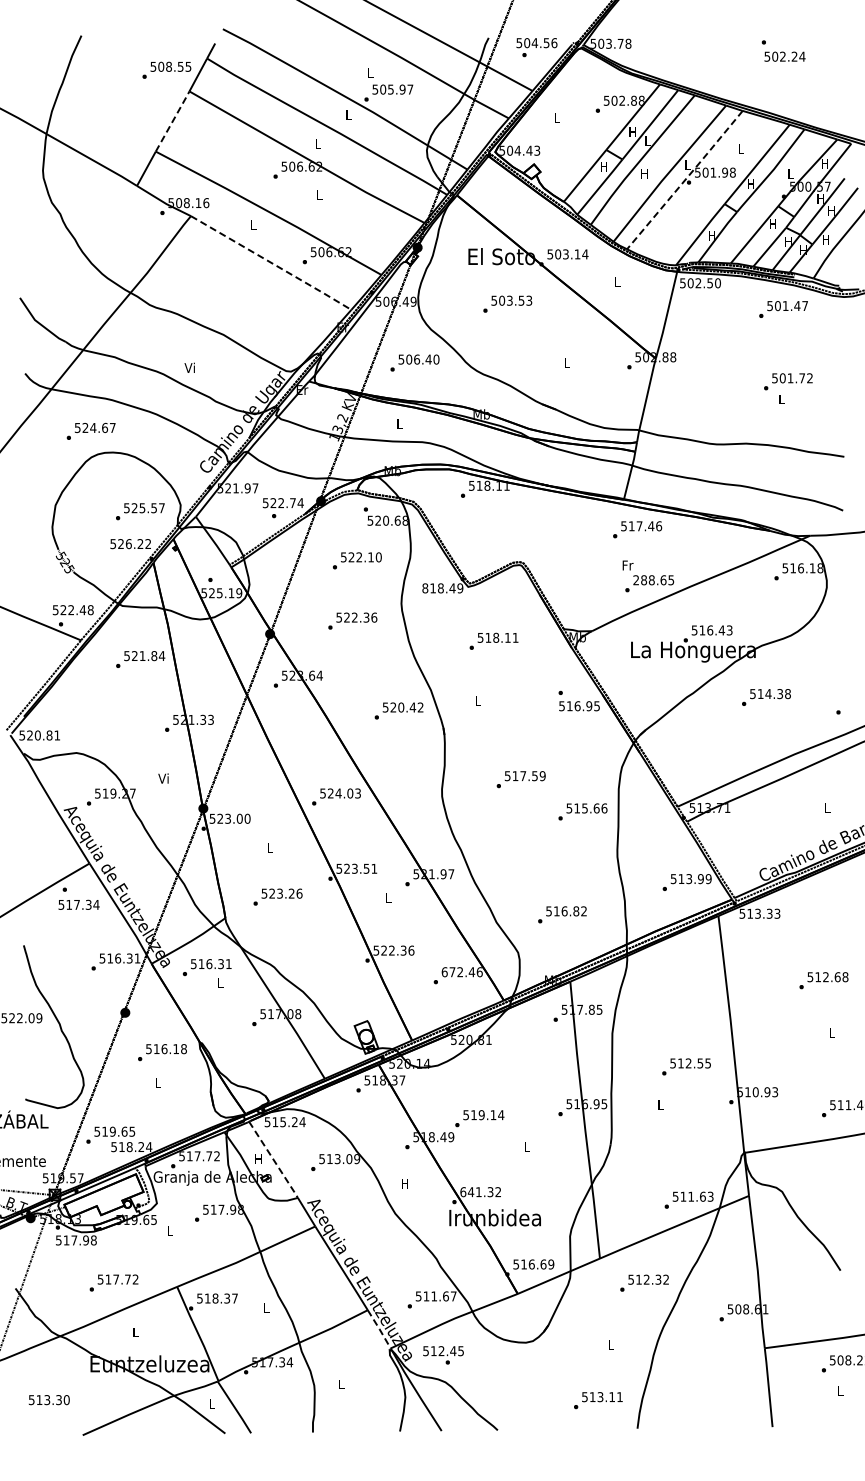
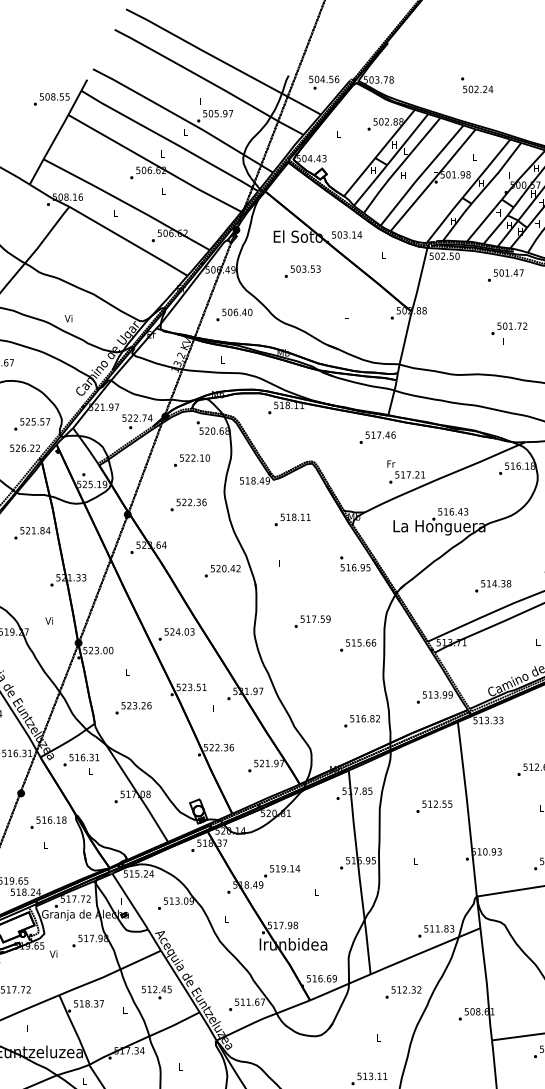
text: (783, 50) -> (477, 84), moved
line: (173, 120) -> (56, 136), dashed -> solid
line: (685, 179) -> (433, 179), dashed -> solid
line: (272, 263) -> (129, 241), dashed -> solid
text: (637, 529) -> (377, 437), moved
text: (653, 580) -> (410, 475), 288.65 -> 517.21
text: (425, 588) -> (242, 480), 818.49 -> 518.49
text: (766, 697) -> (493, 586), moved
text: (562, 914) -> (362, 721), moved
text: (461, 972) -> (268, 763), 672.46 -> 521.97
text: (686, 1066) -> (434, 806), moved
line: (273, 1160) -> (130, 902), dashed -> solid
text: (404, 1183) -> (226, 919), H -> L
text: (480, 1192) -> (282, 925), 641.32 -> 517.98
text: (702, 1196) -> (446, 928), 511.63 -> 511.83
text: (169, 1231) -> (53, 954), L -> Vi
line: (379, 1329) -> (208, 1026), dashed -> solid
text: (443, 1355) -> (156, 992), moved

